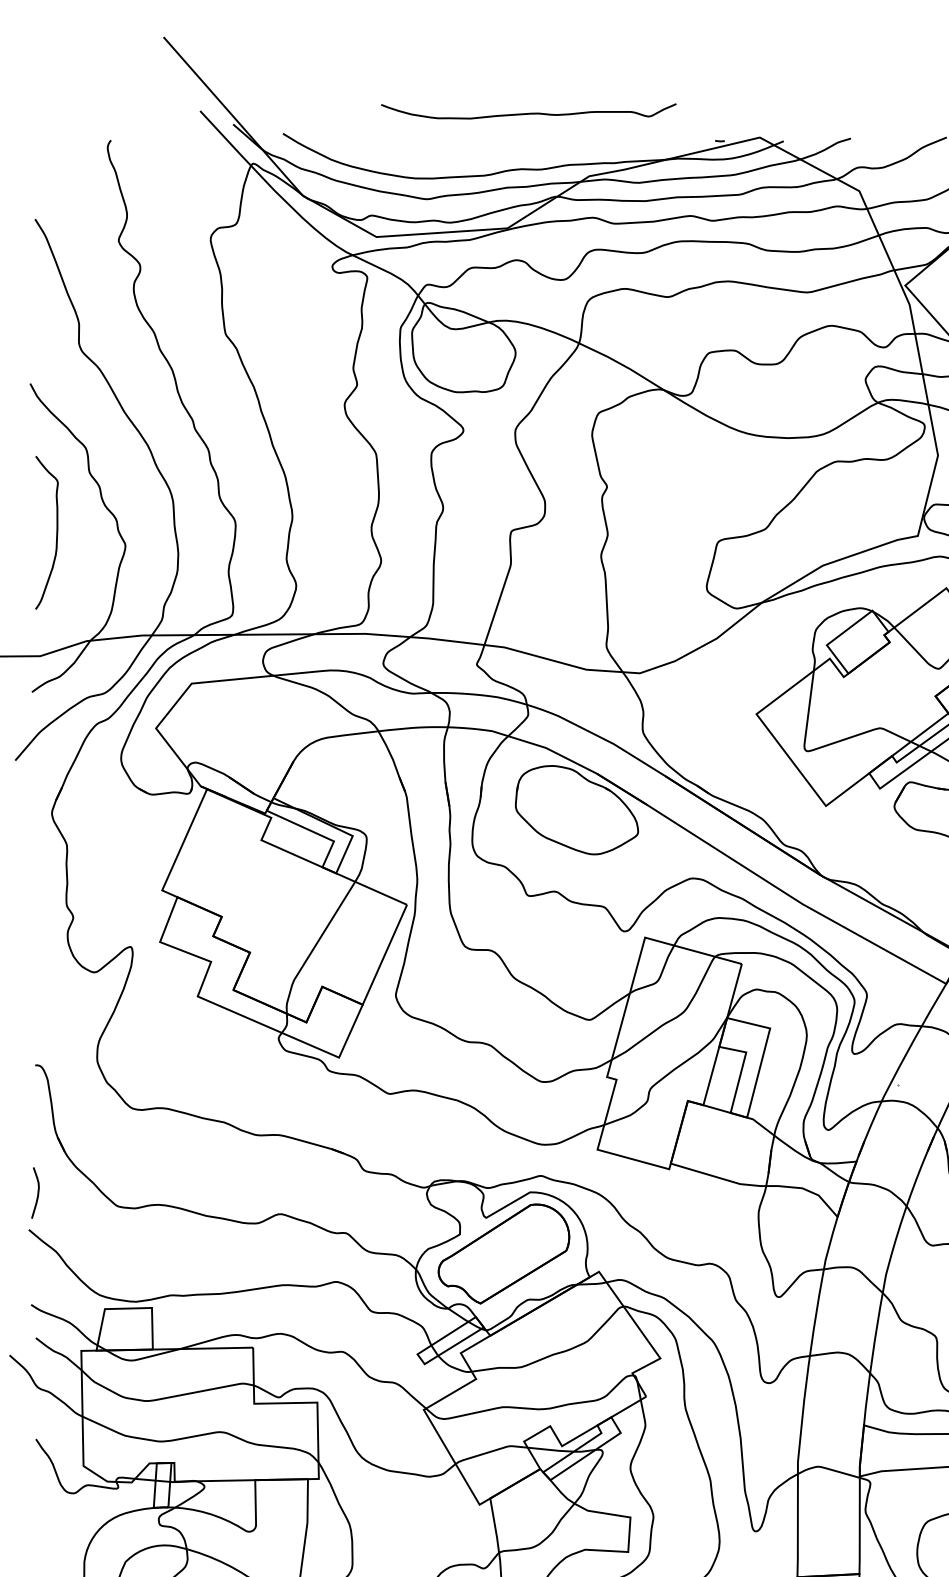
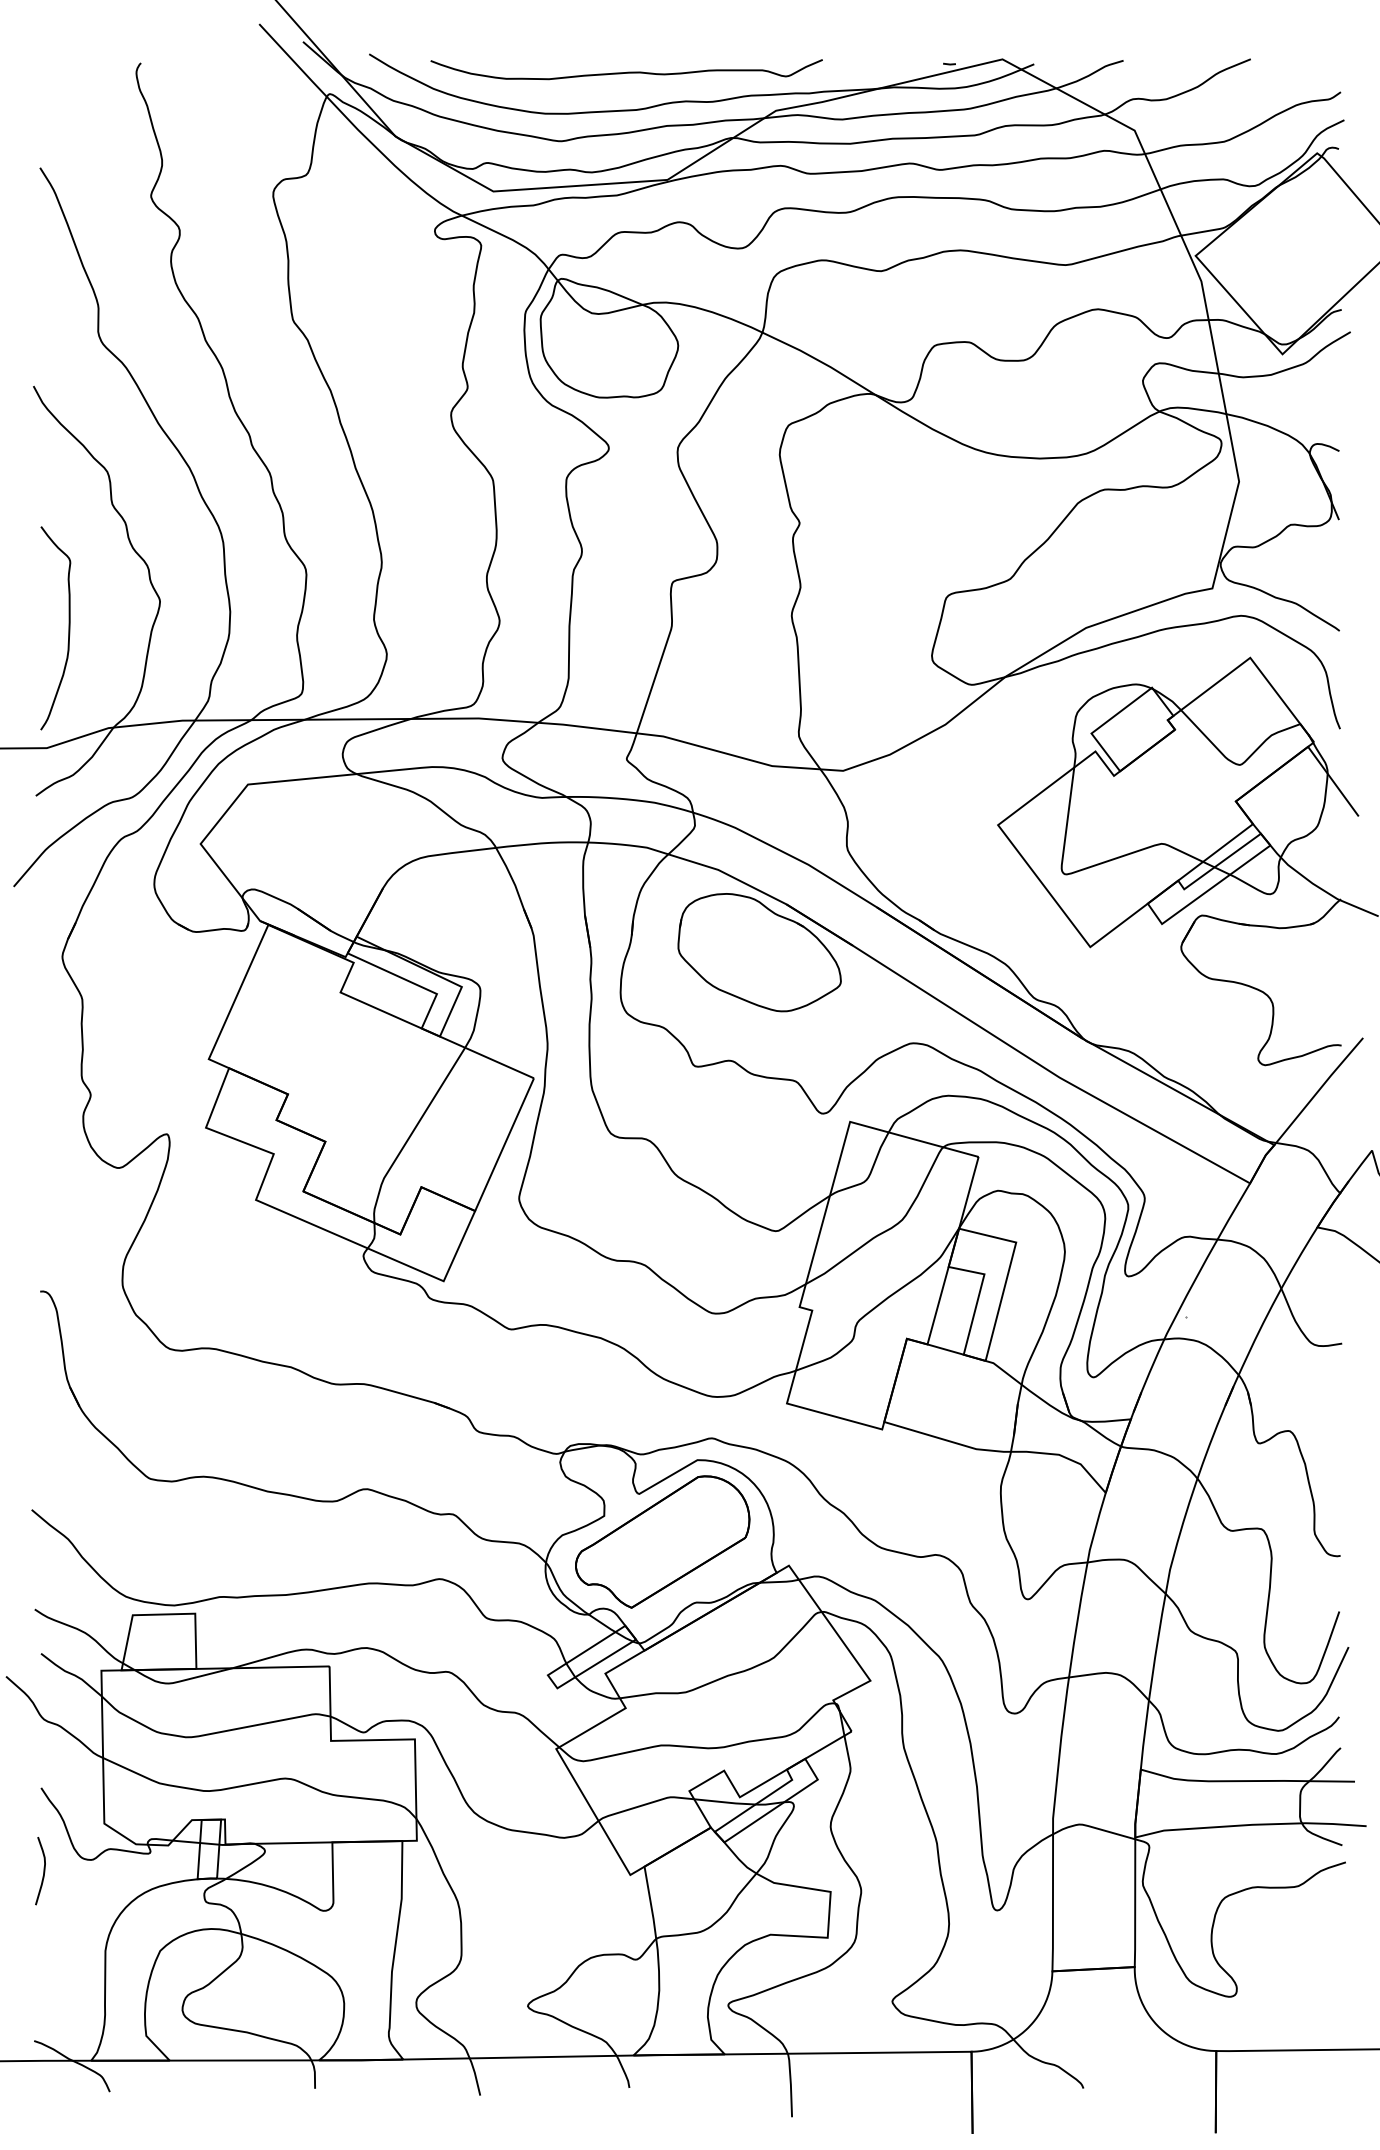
curve: (529, 112) -> (627, 71), moved
curve: (56, 532) -> (68, 628), moved
curve: (37, 1193) -> (43, 1871), moved

